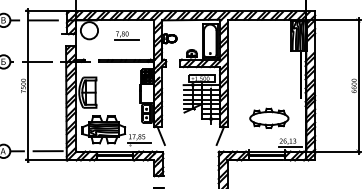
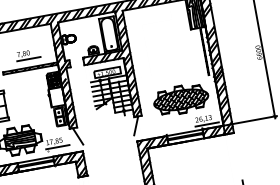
part: (126, 35) -> (27, 54), moved
part: (269, 118) -> (181, 99), size x1.43

